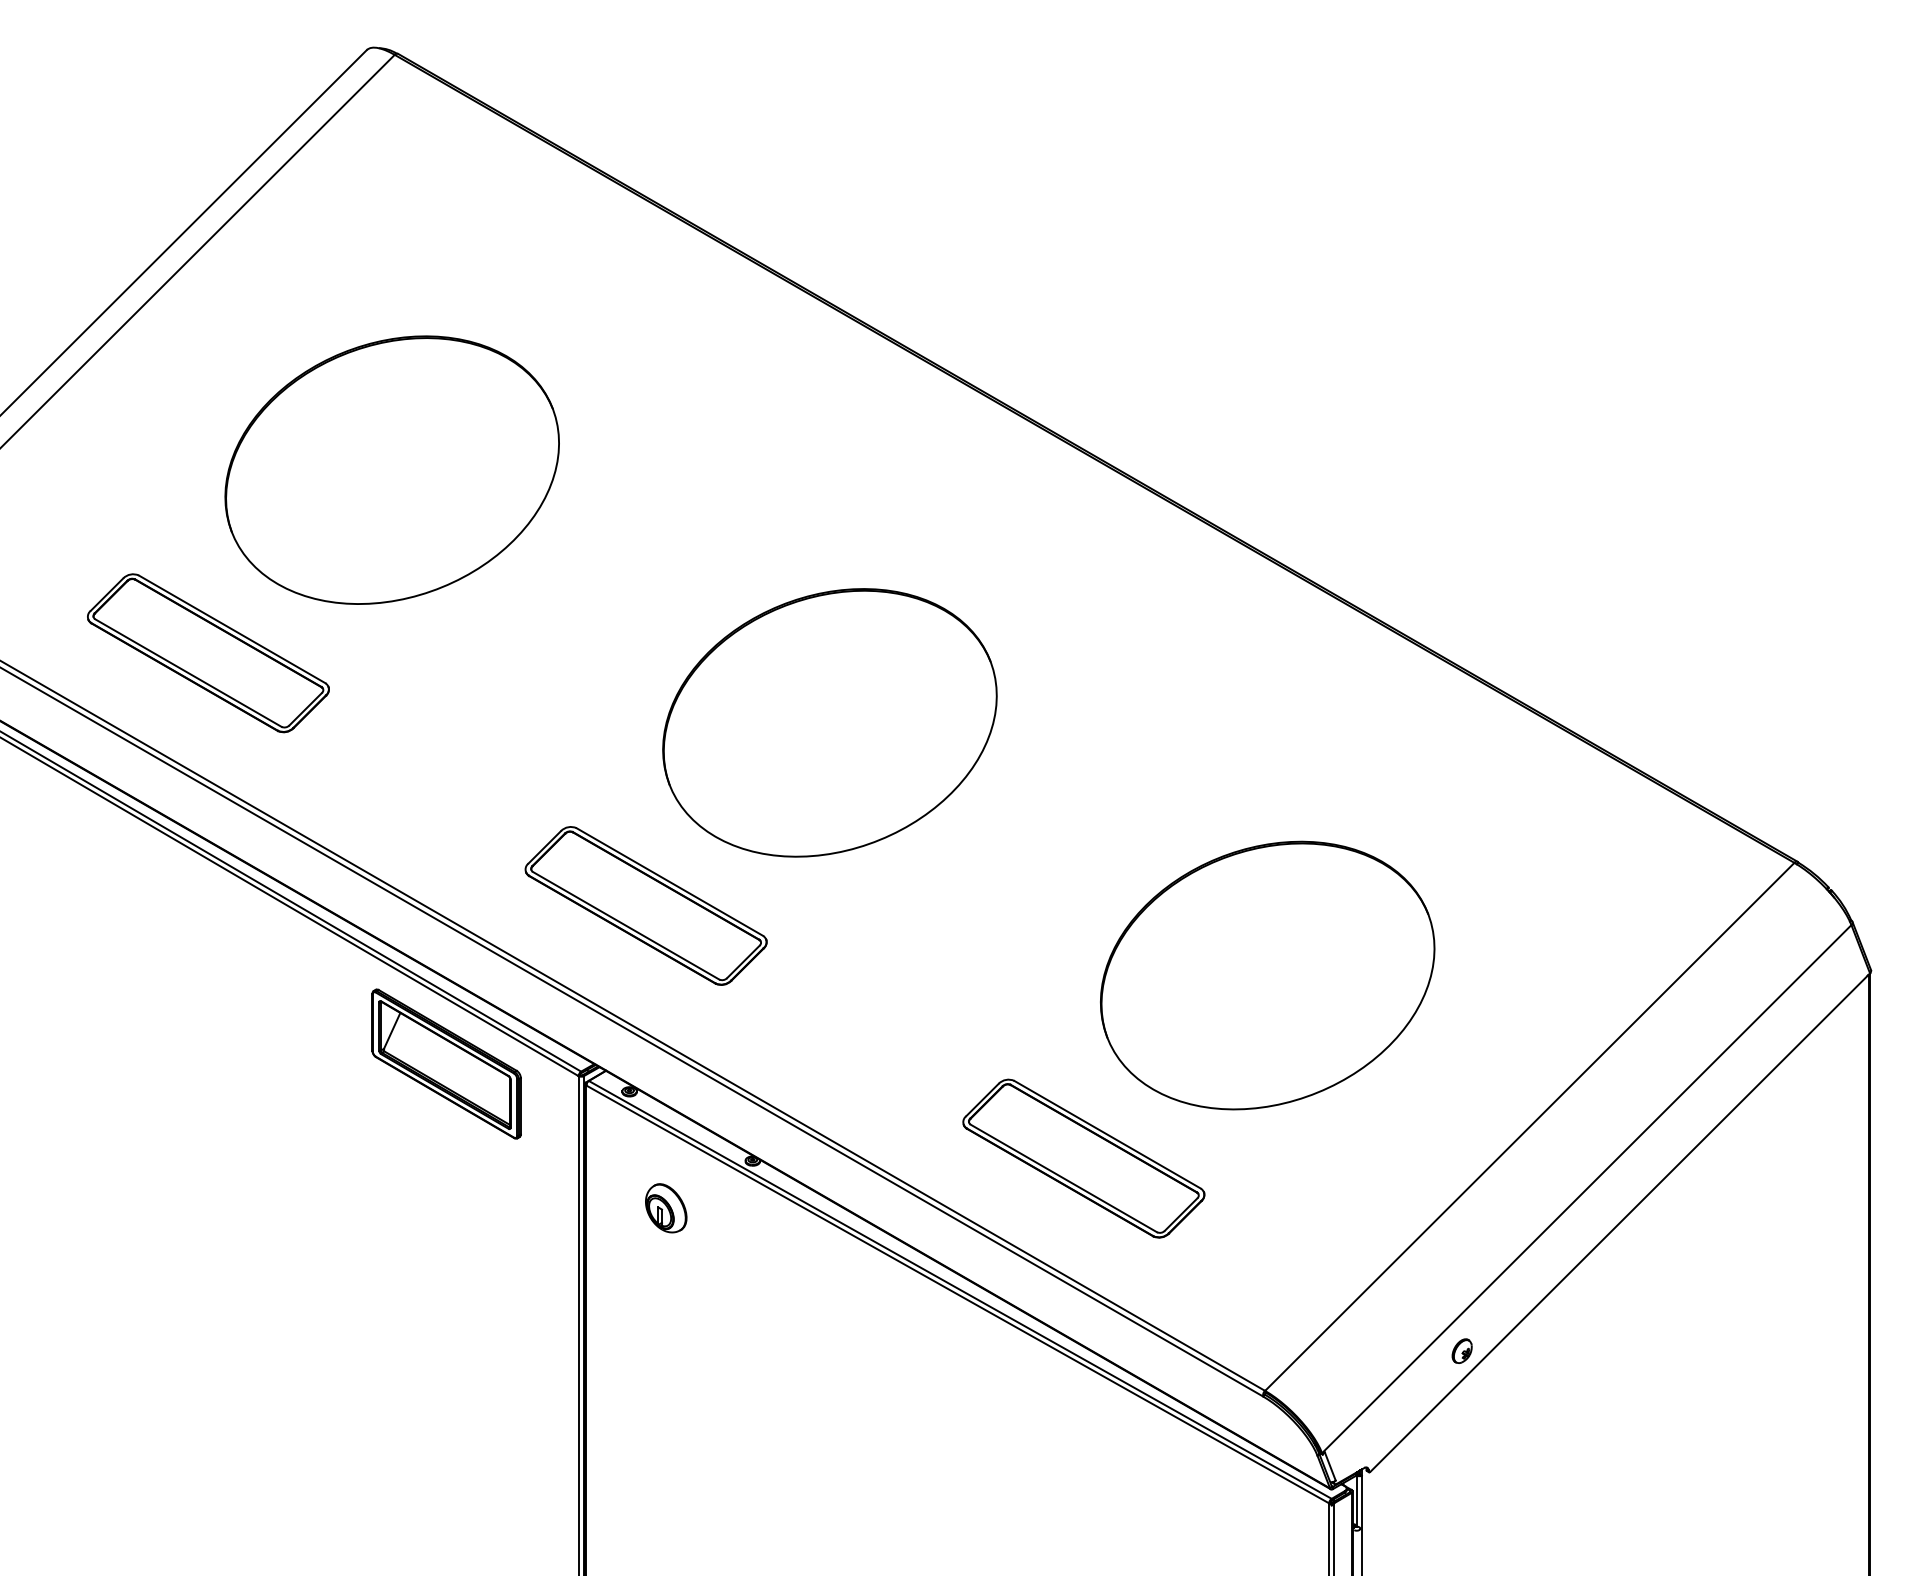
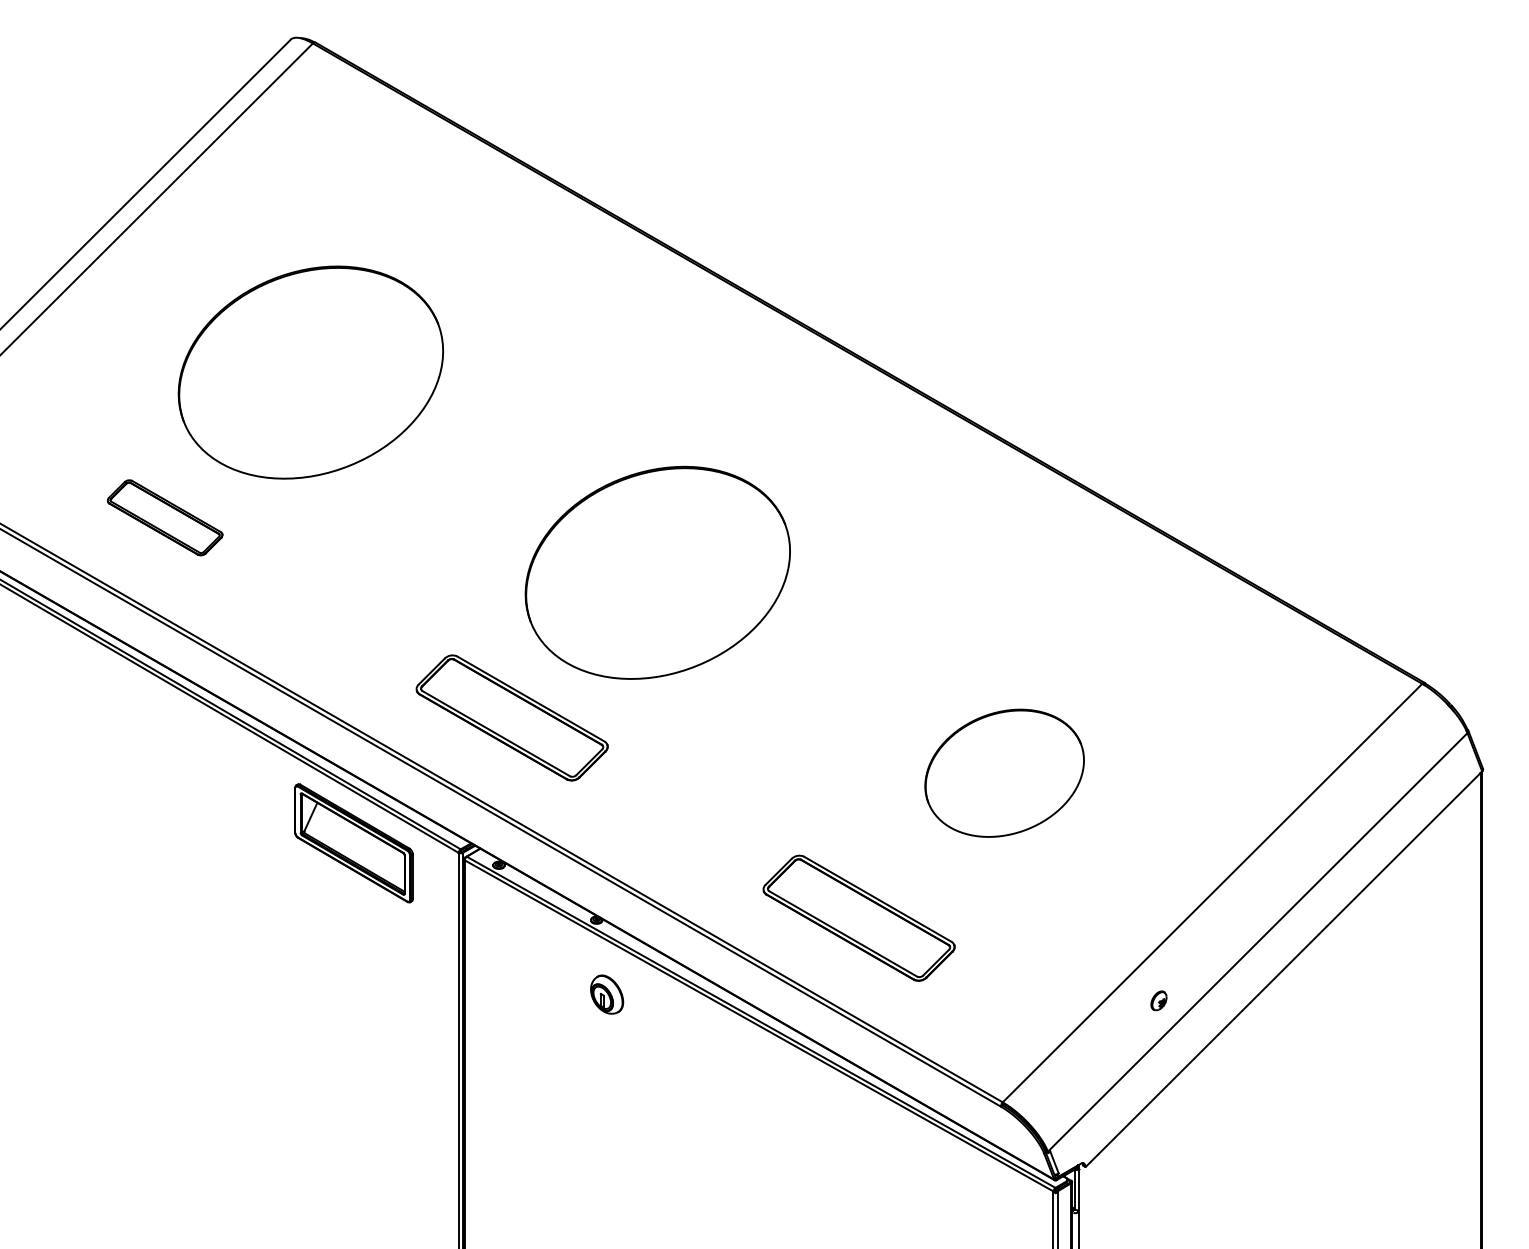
part: (207, 652) -> (164, 517), size x0.6
part: (1267, 975) -> (1004, 773), size x0.6
part: (666, 1208) -> (607, 994), moved
part: (1461, 1350) -> (1158, 1000), moved

